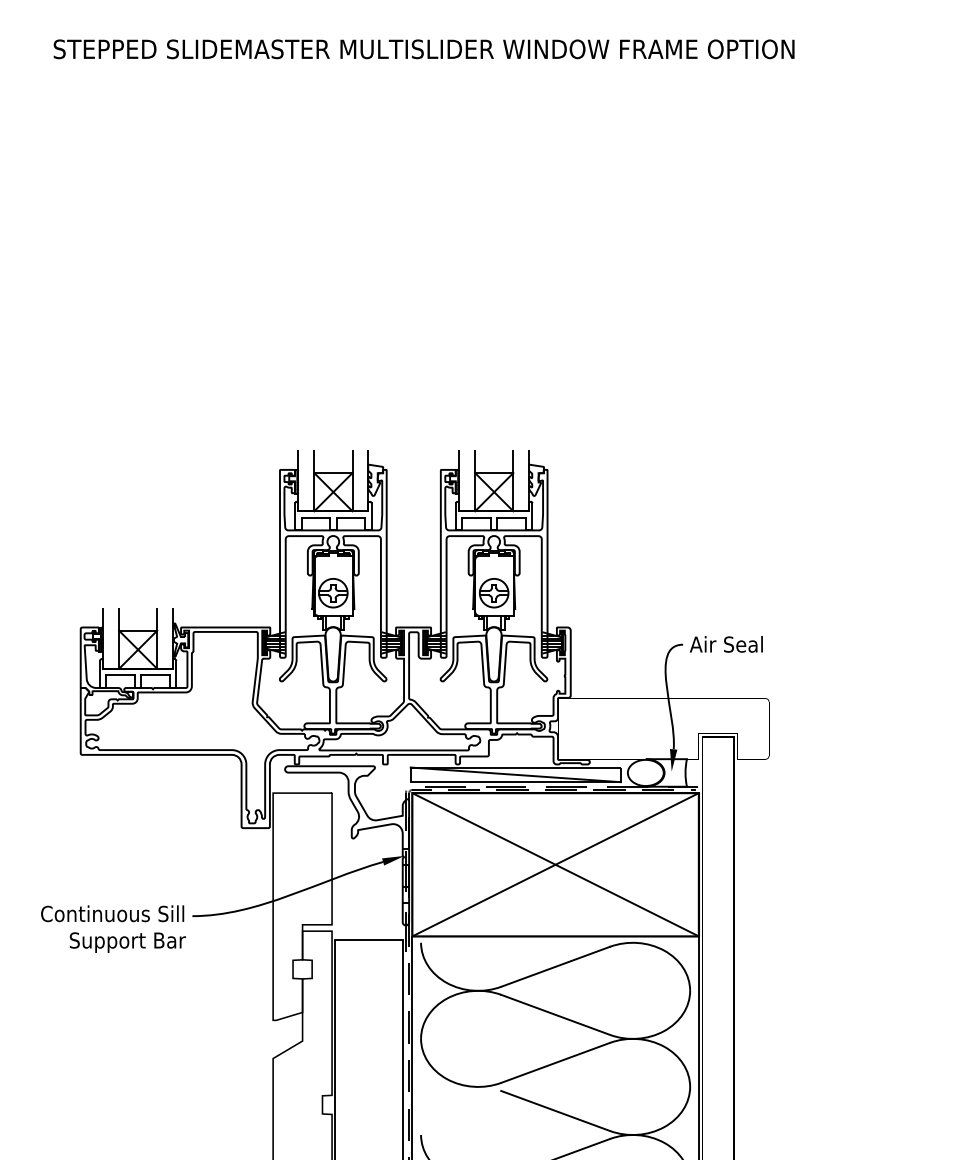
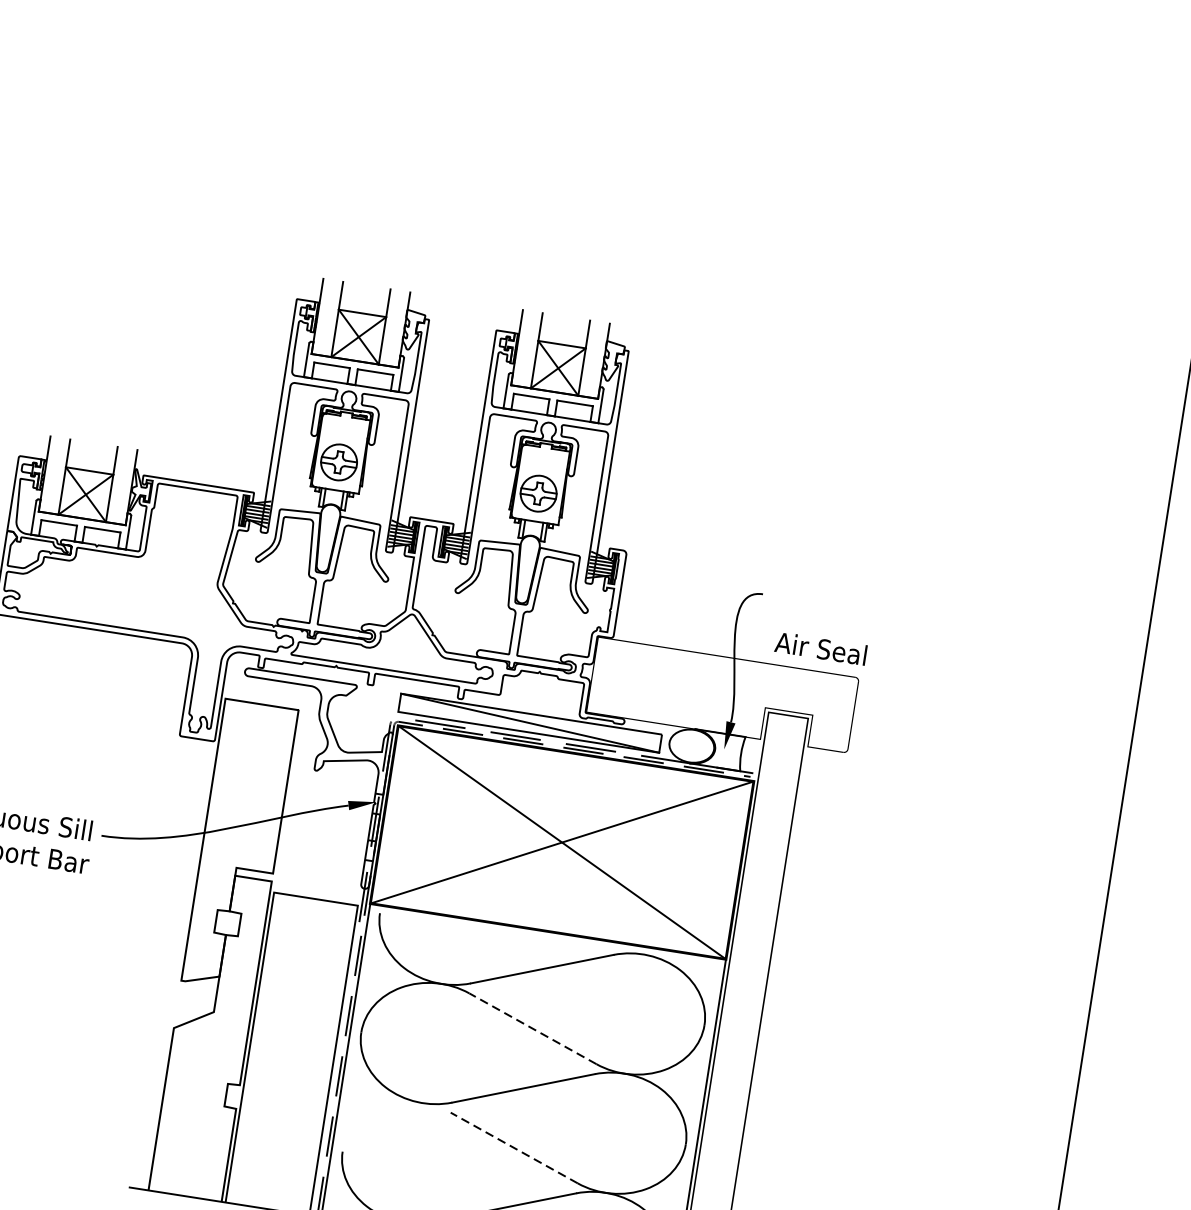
text: (725, 644) -> (819, 648), moved
line: (555, 1014) -> (532, 1028), solid -> dashed
line: (555, 1110) -> (514, 1147), solid -> dashed

